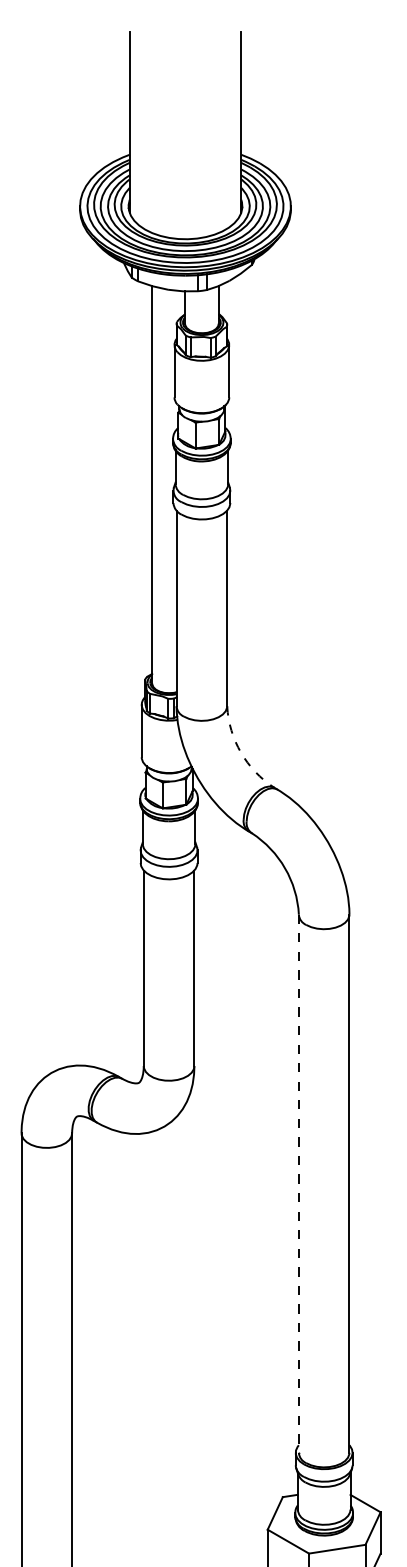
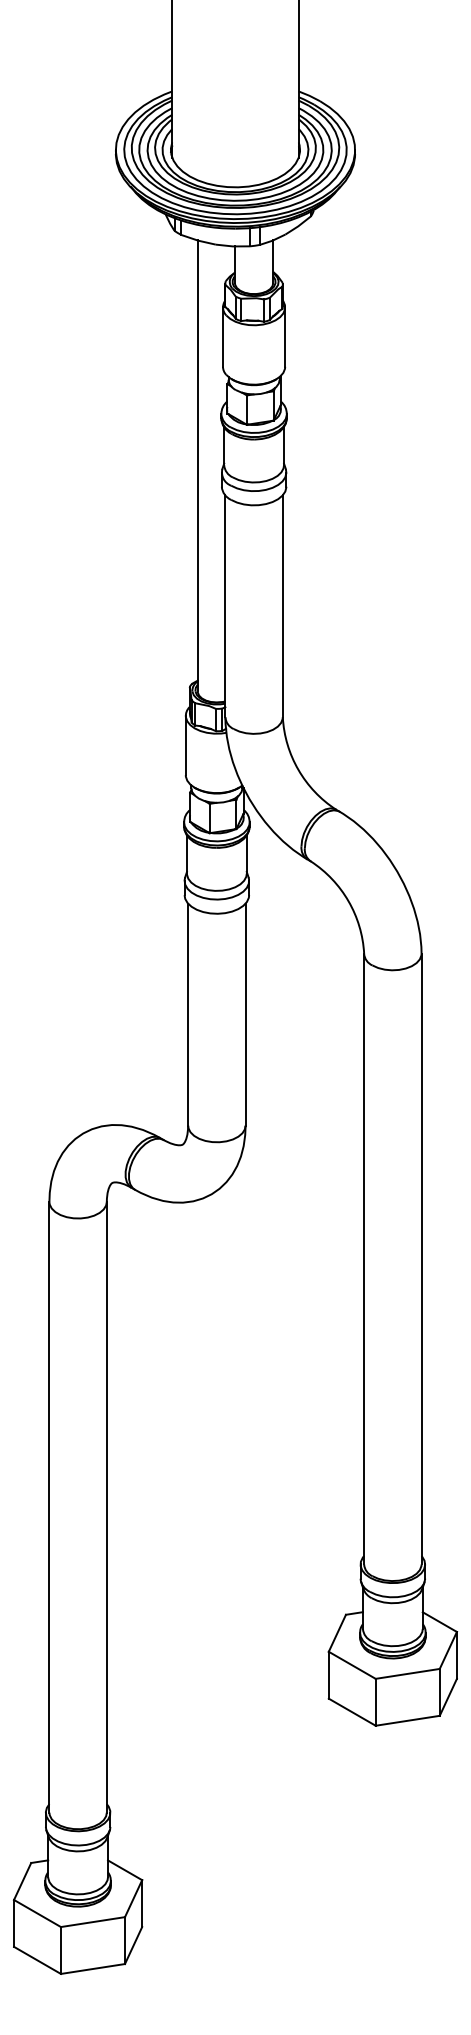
arc: (241, 752) -> (298, 769), dashed -> solid
line: (299, 1184) -> (364, 1259), dashed -> solid

